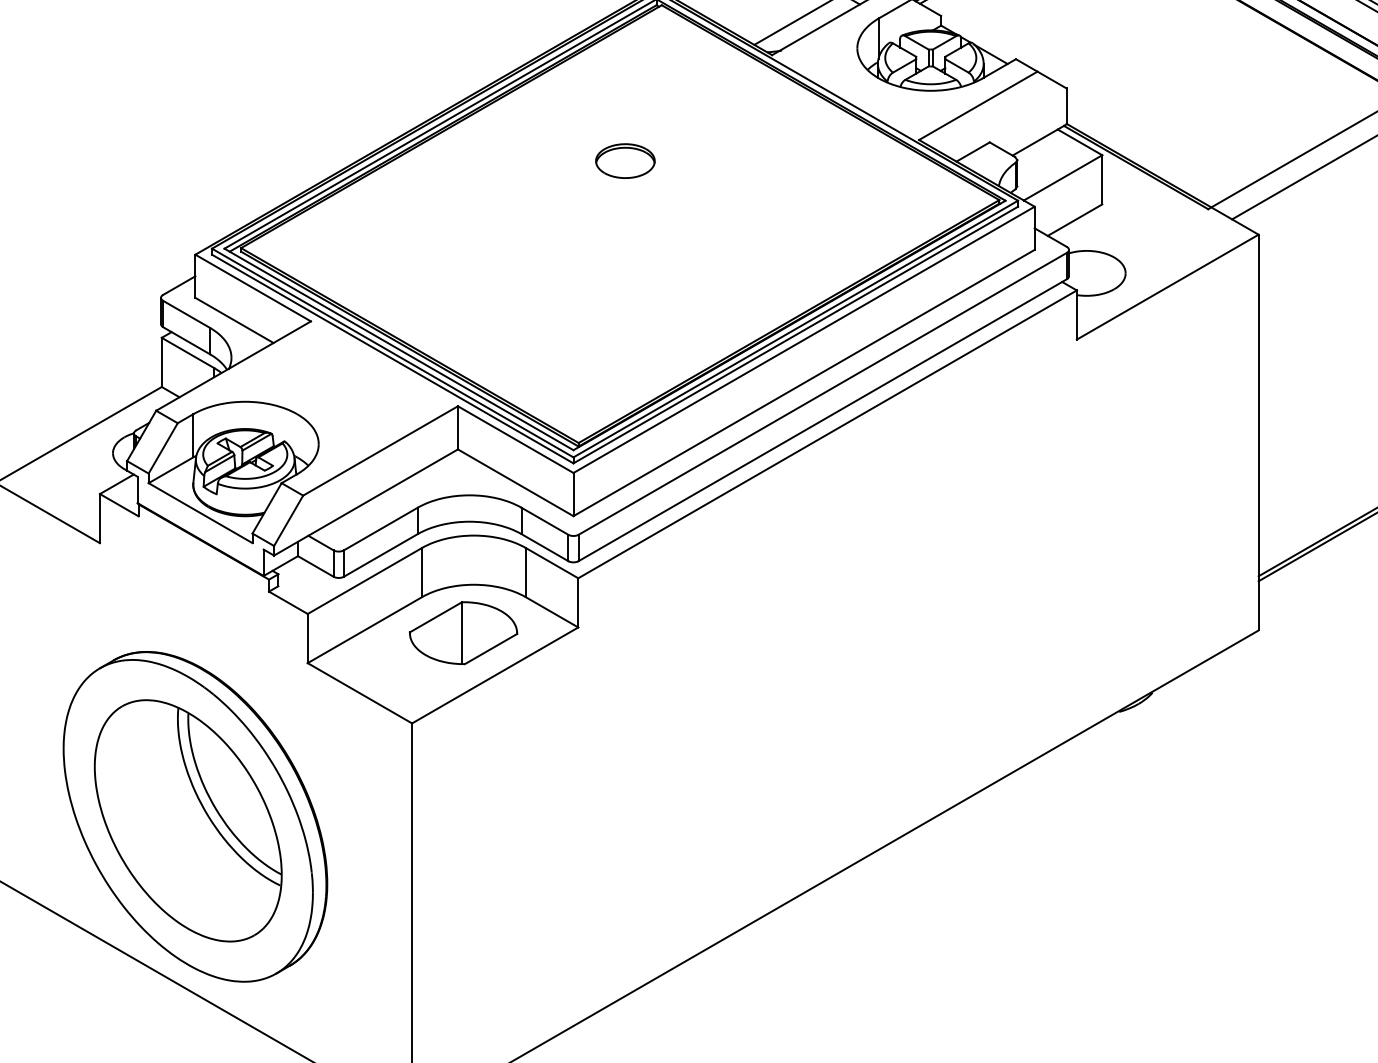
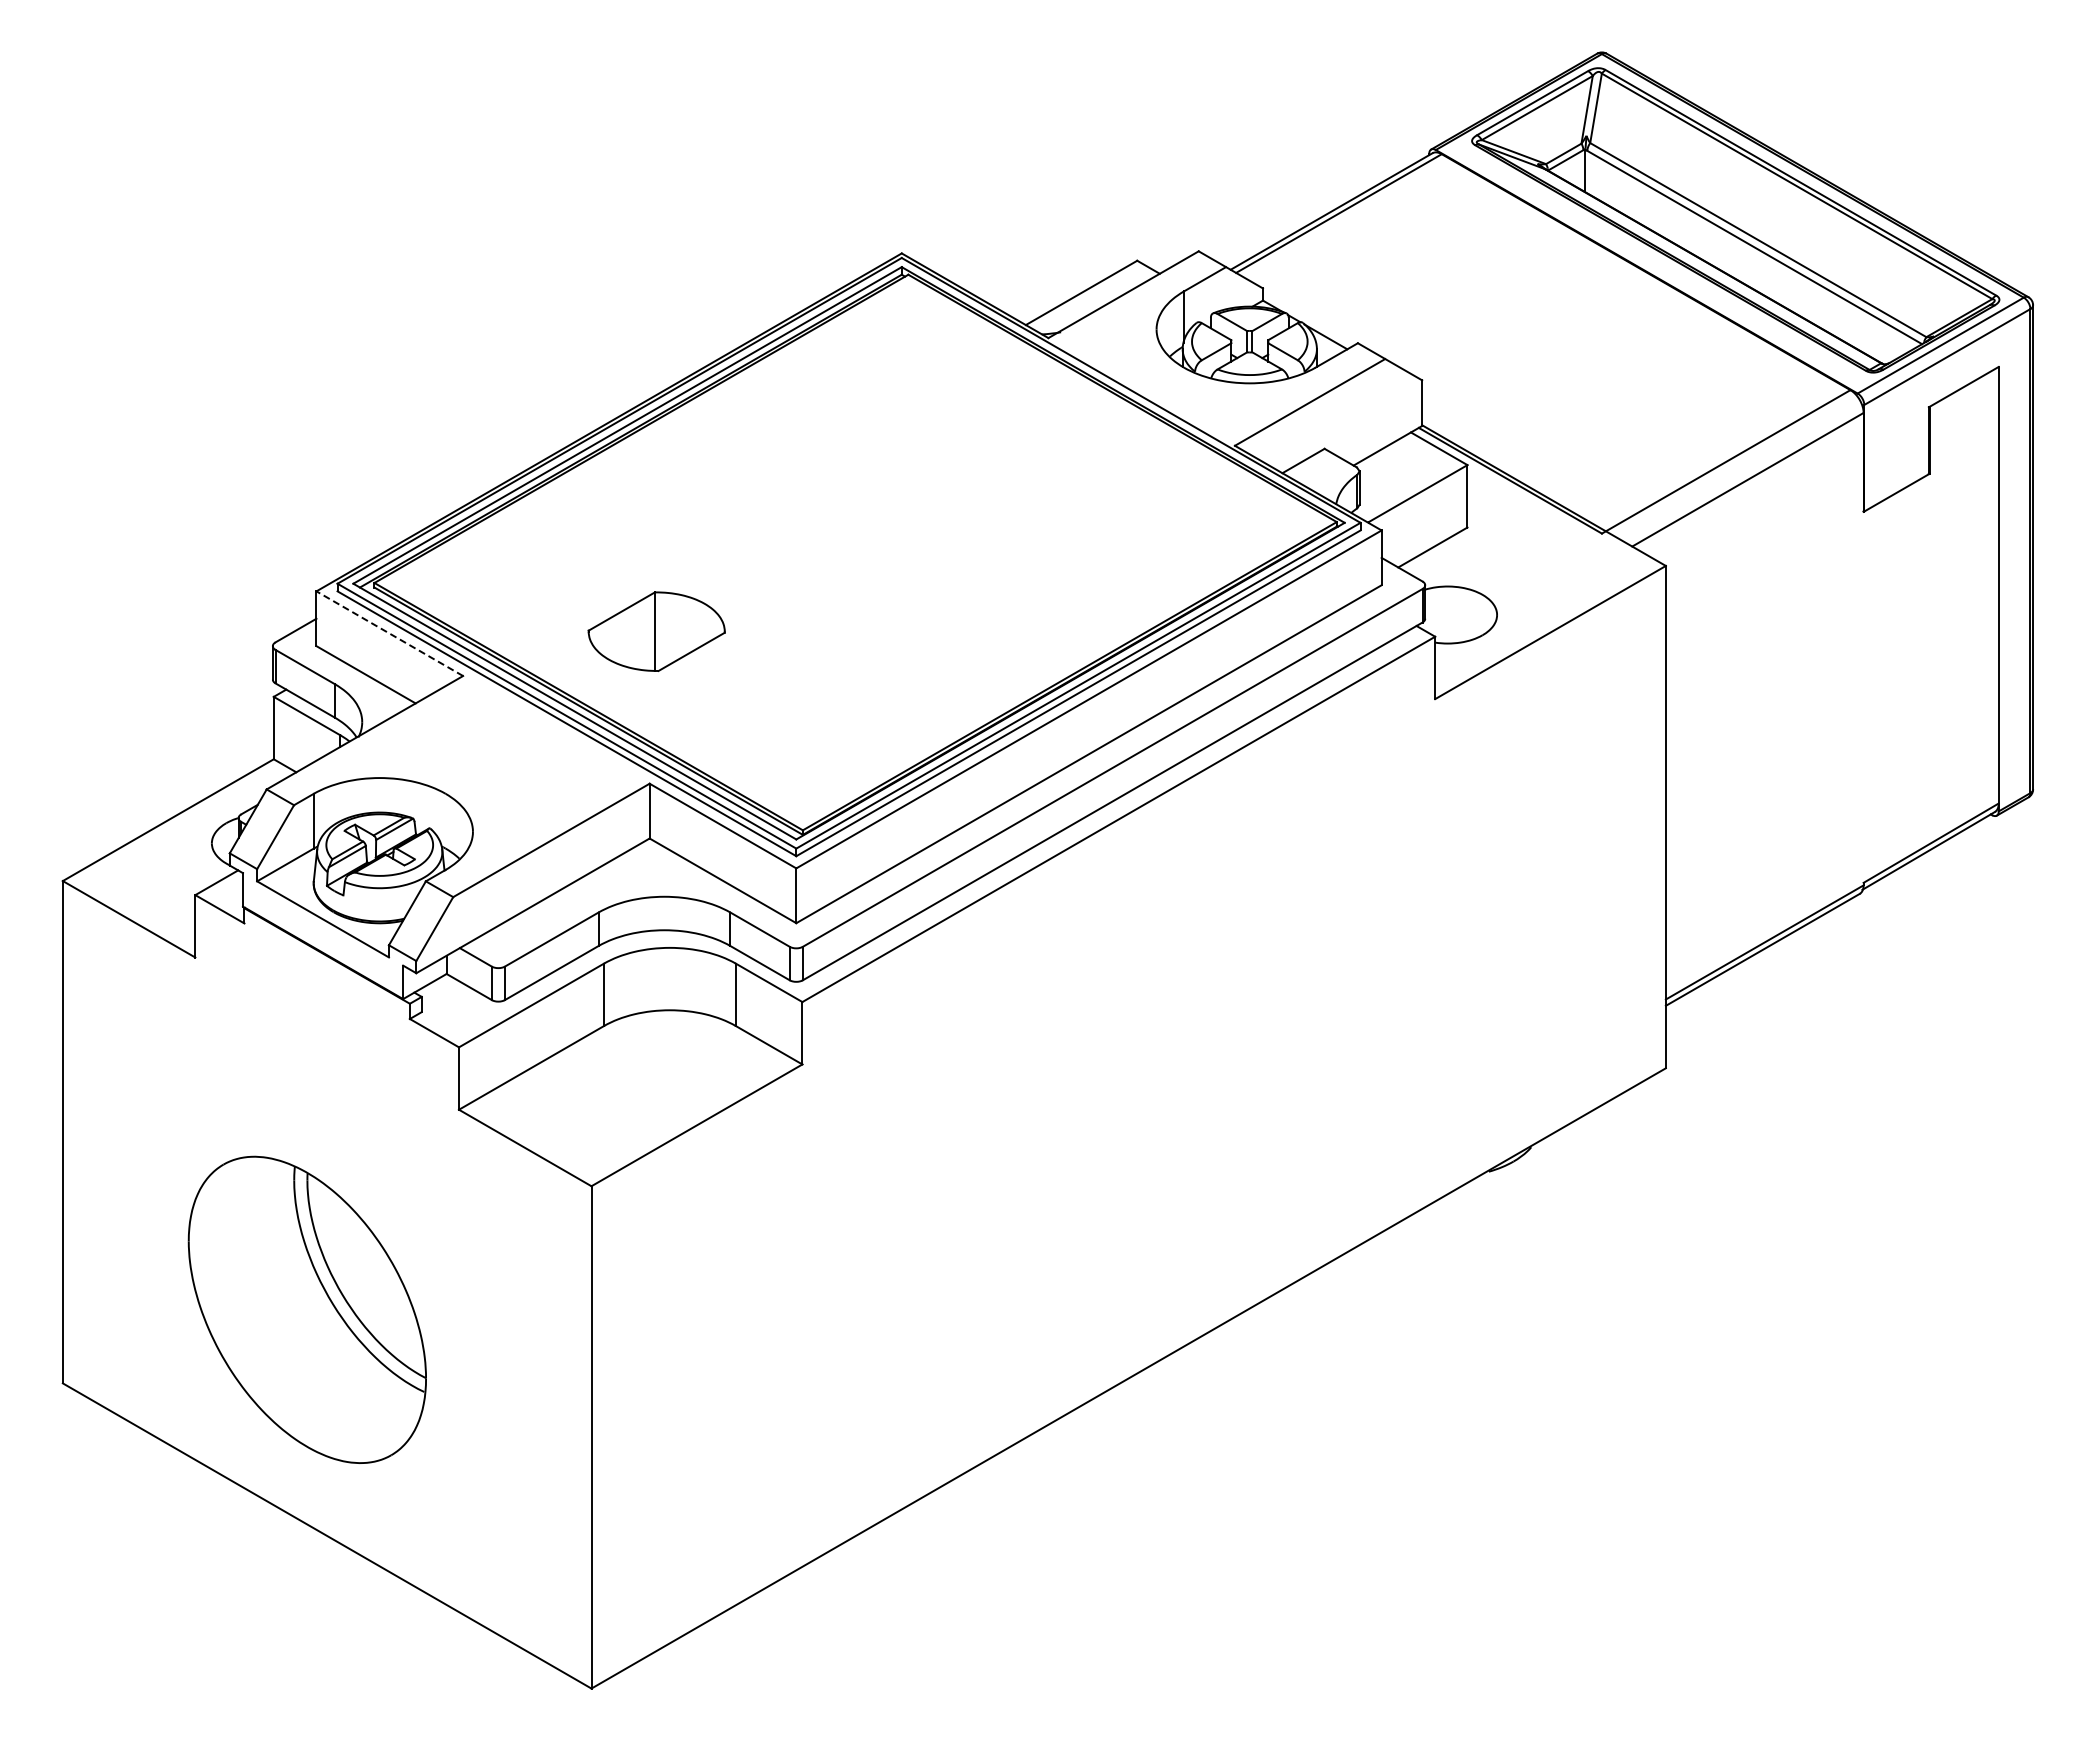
part: (625, 161) -> (862, 472), removed
line: (252, 287) -> (389, 633), solid -> dashed
part: (463, 633) -> (656, 631), moved
part: (195, 816) -> (316, 1304), removed

